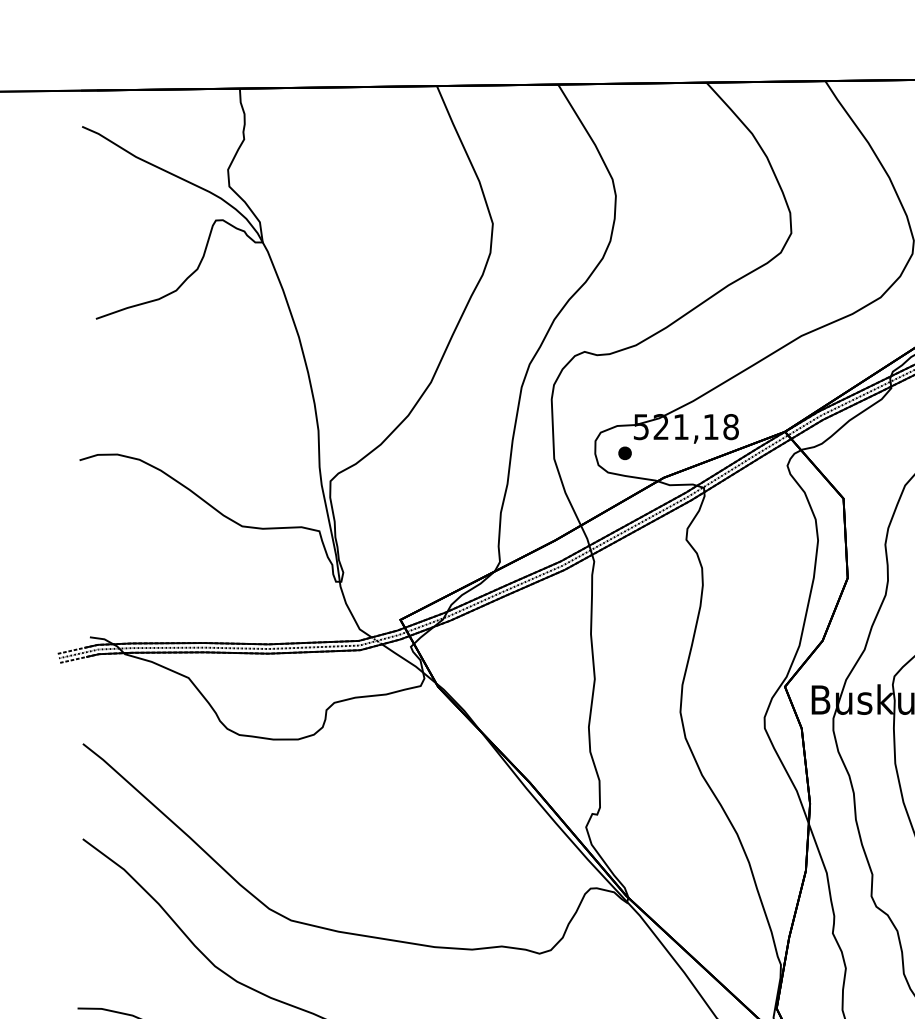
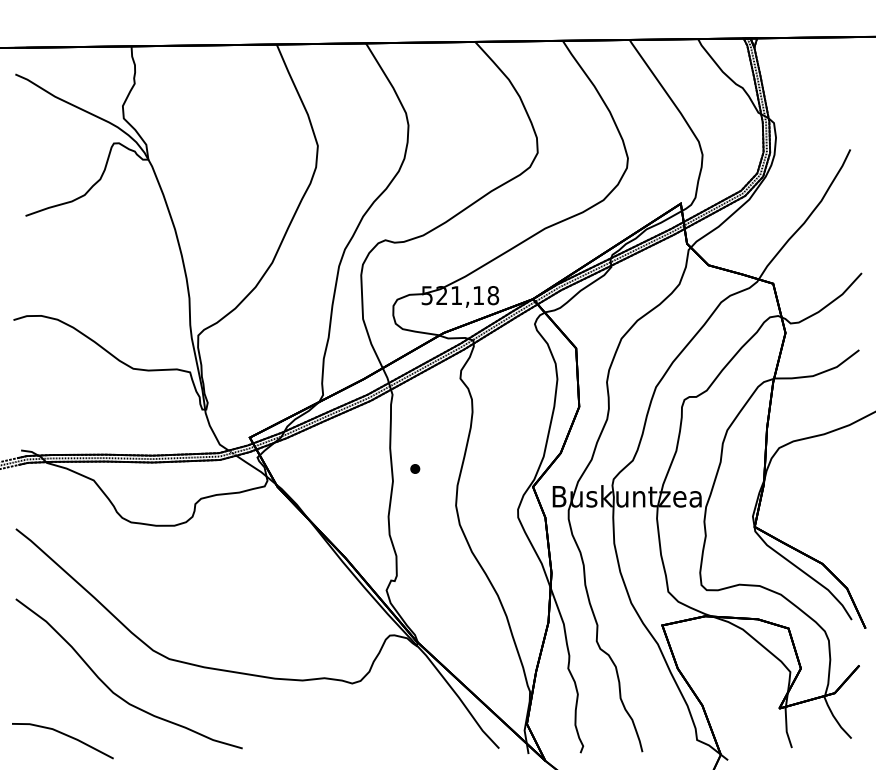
part: (625, 452) -> (415, 468), moved

